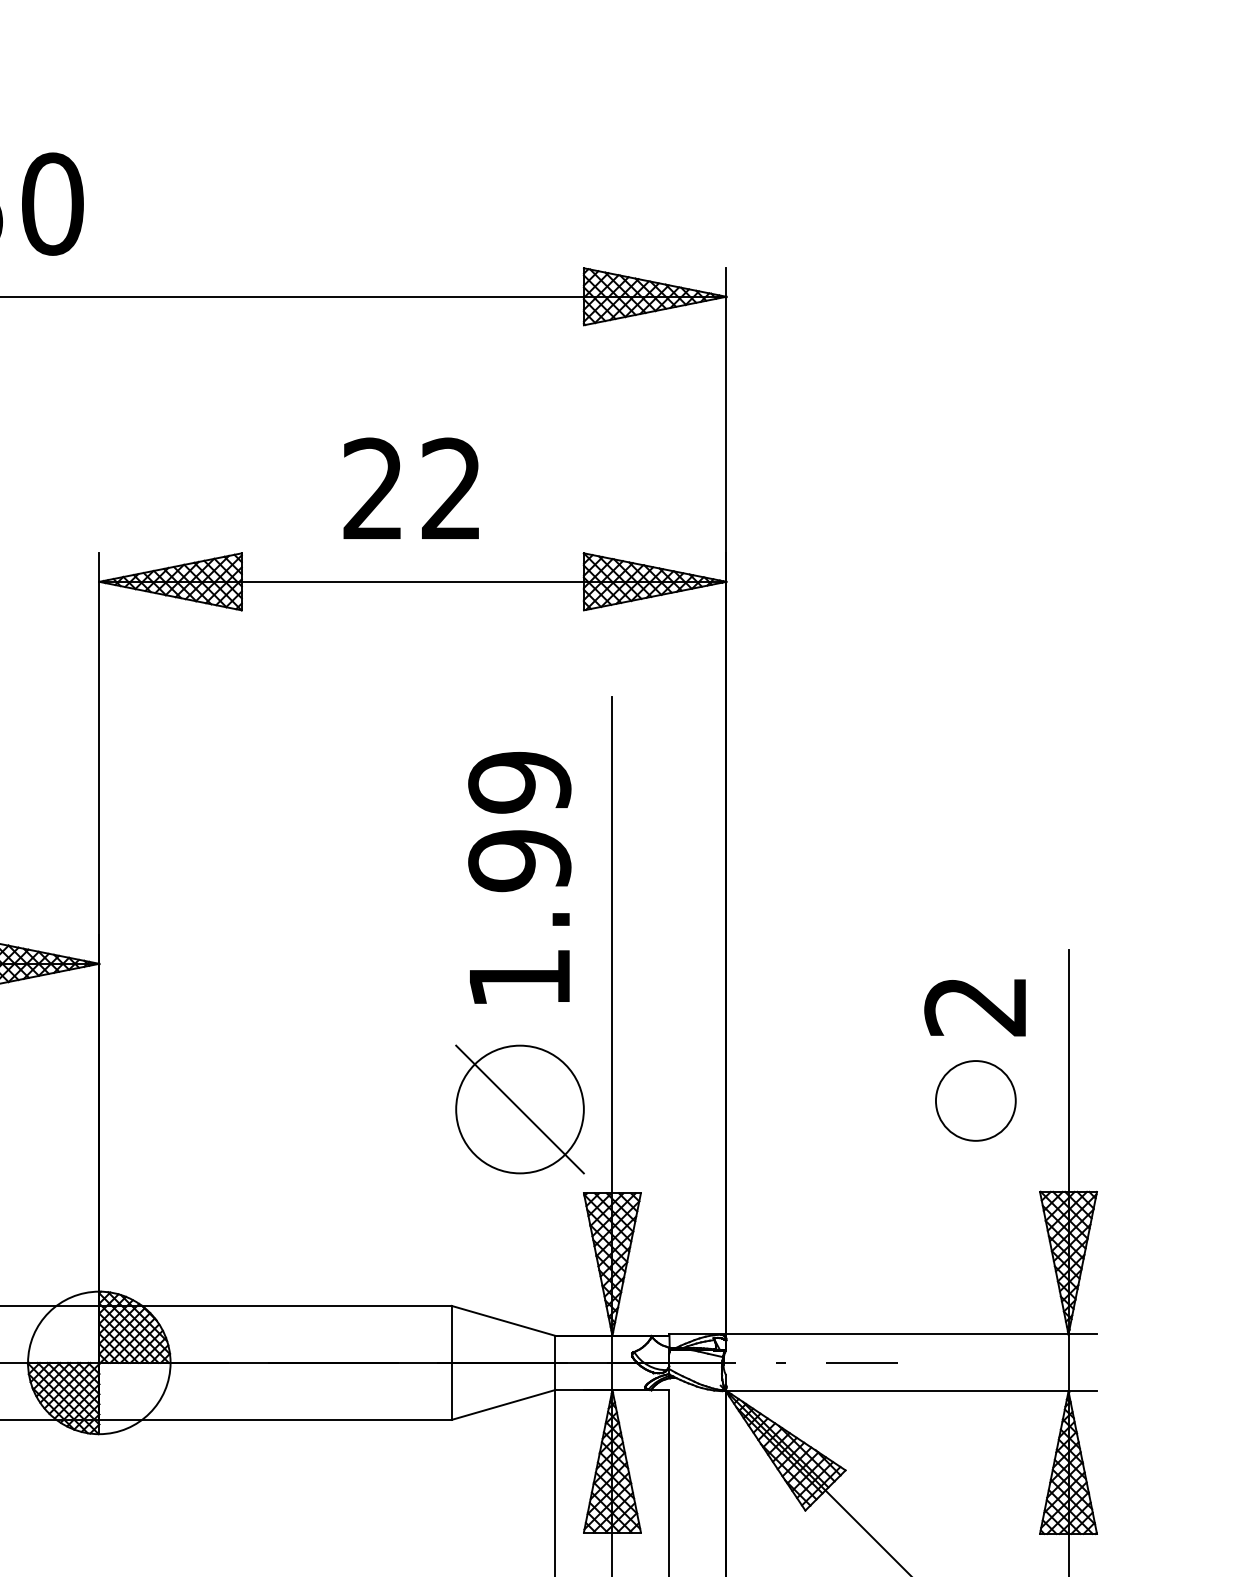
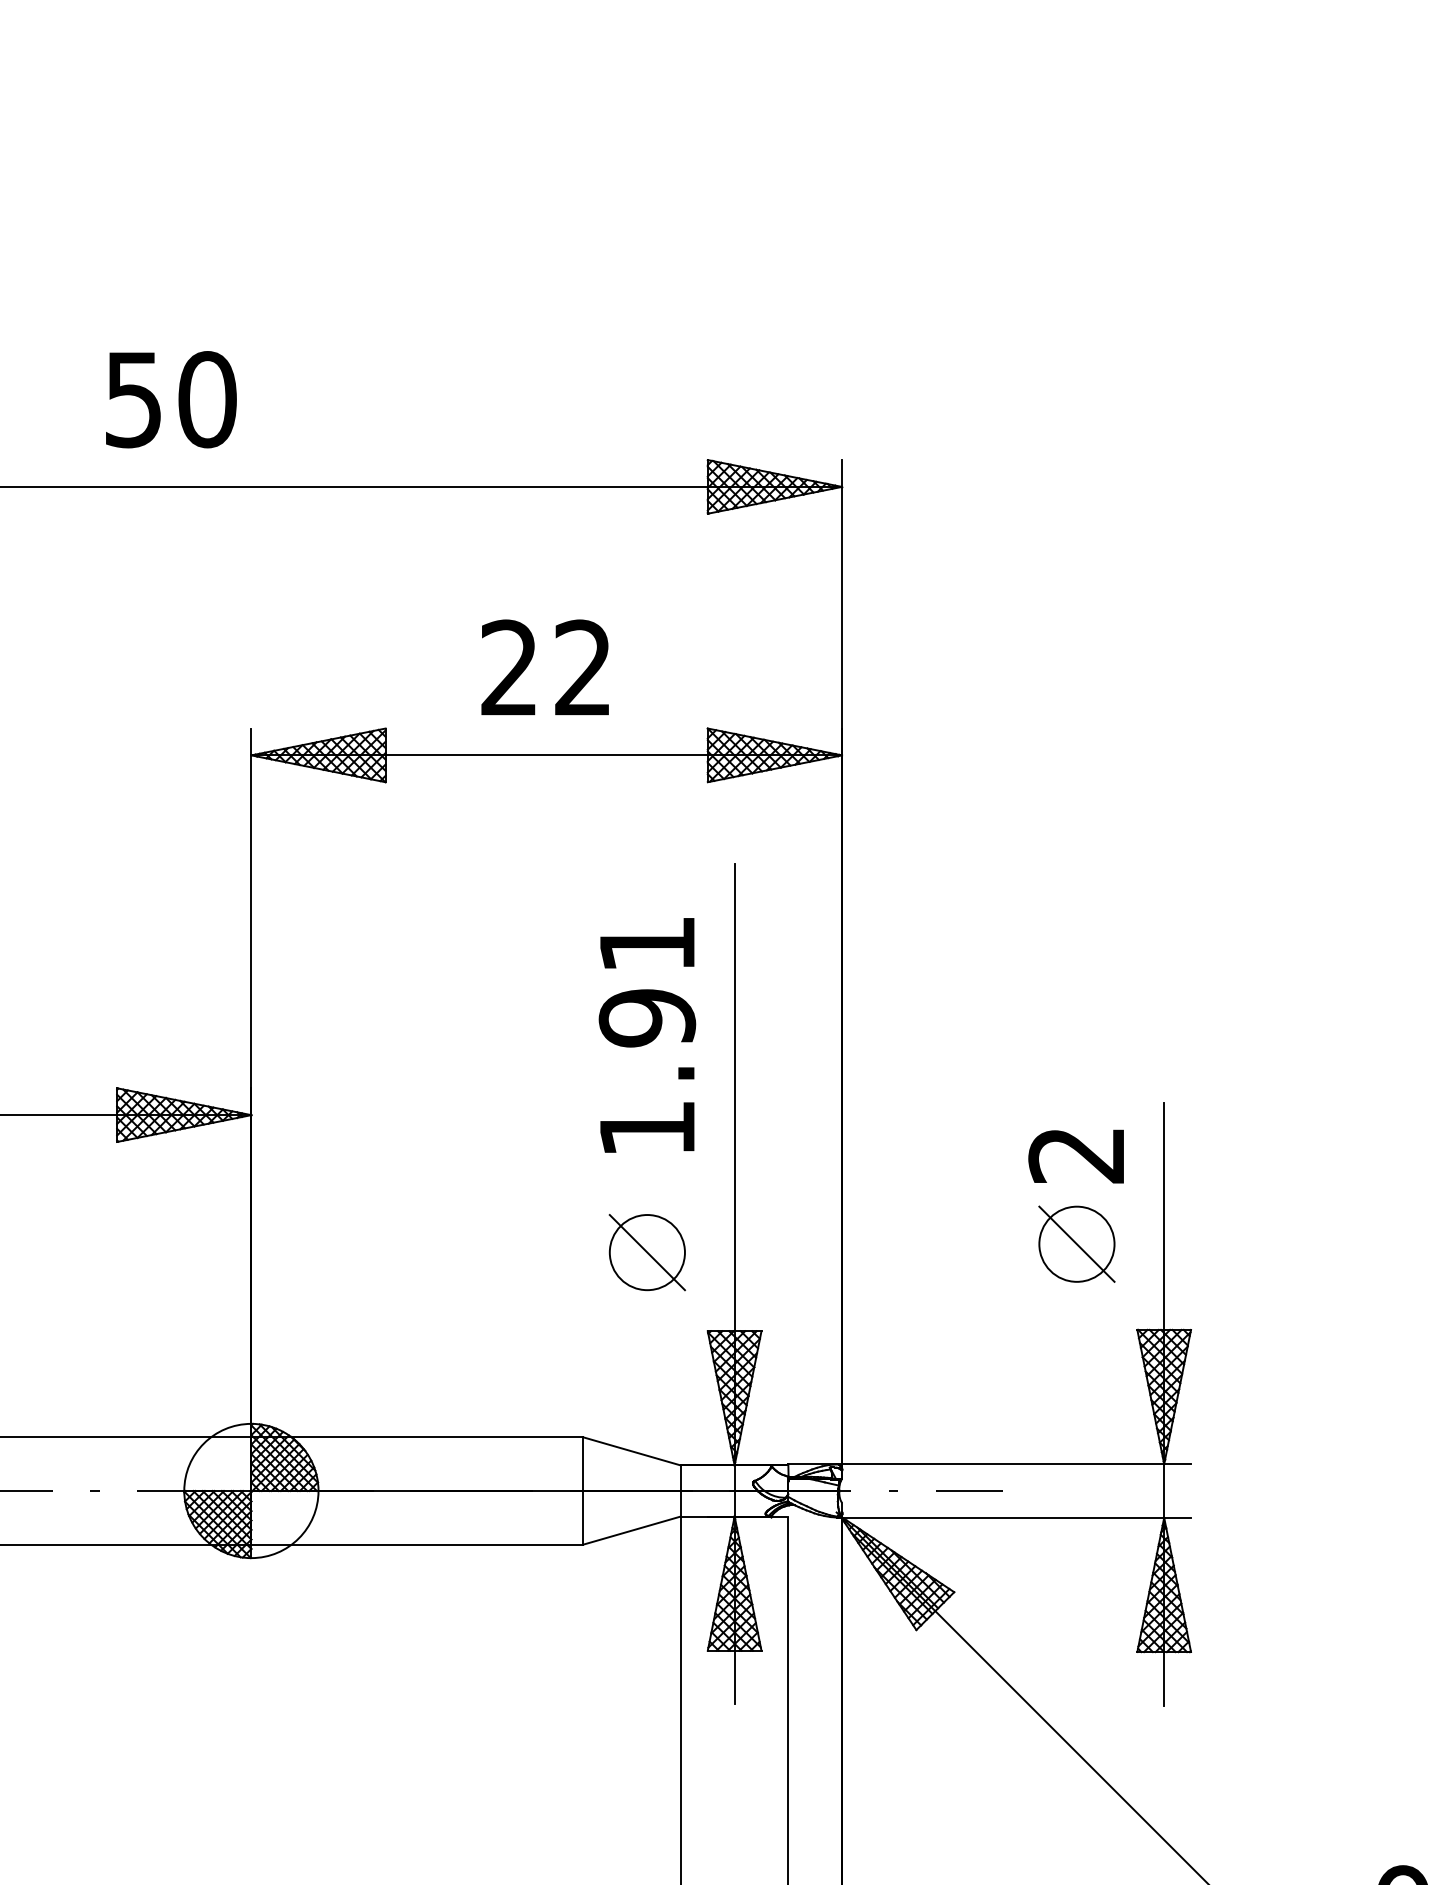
text: (519, 782) -> (647, 944), 1.99 -> 1.91
line: (975, 1100) -> (1076, 1243), added
part: (518, 1109) -> (646, 1252), size x0.62

